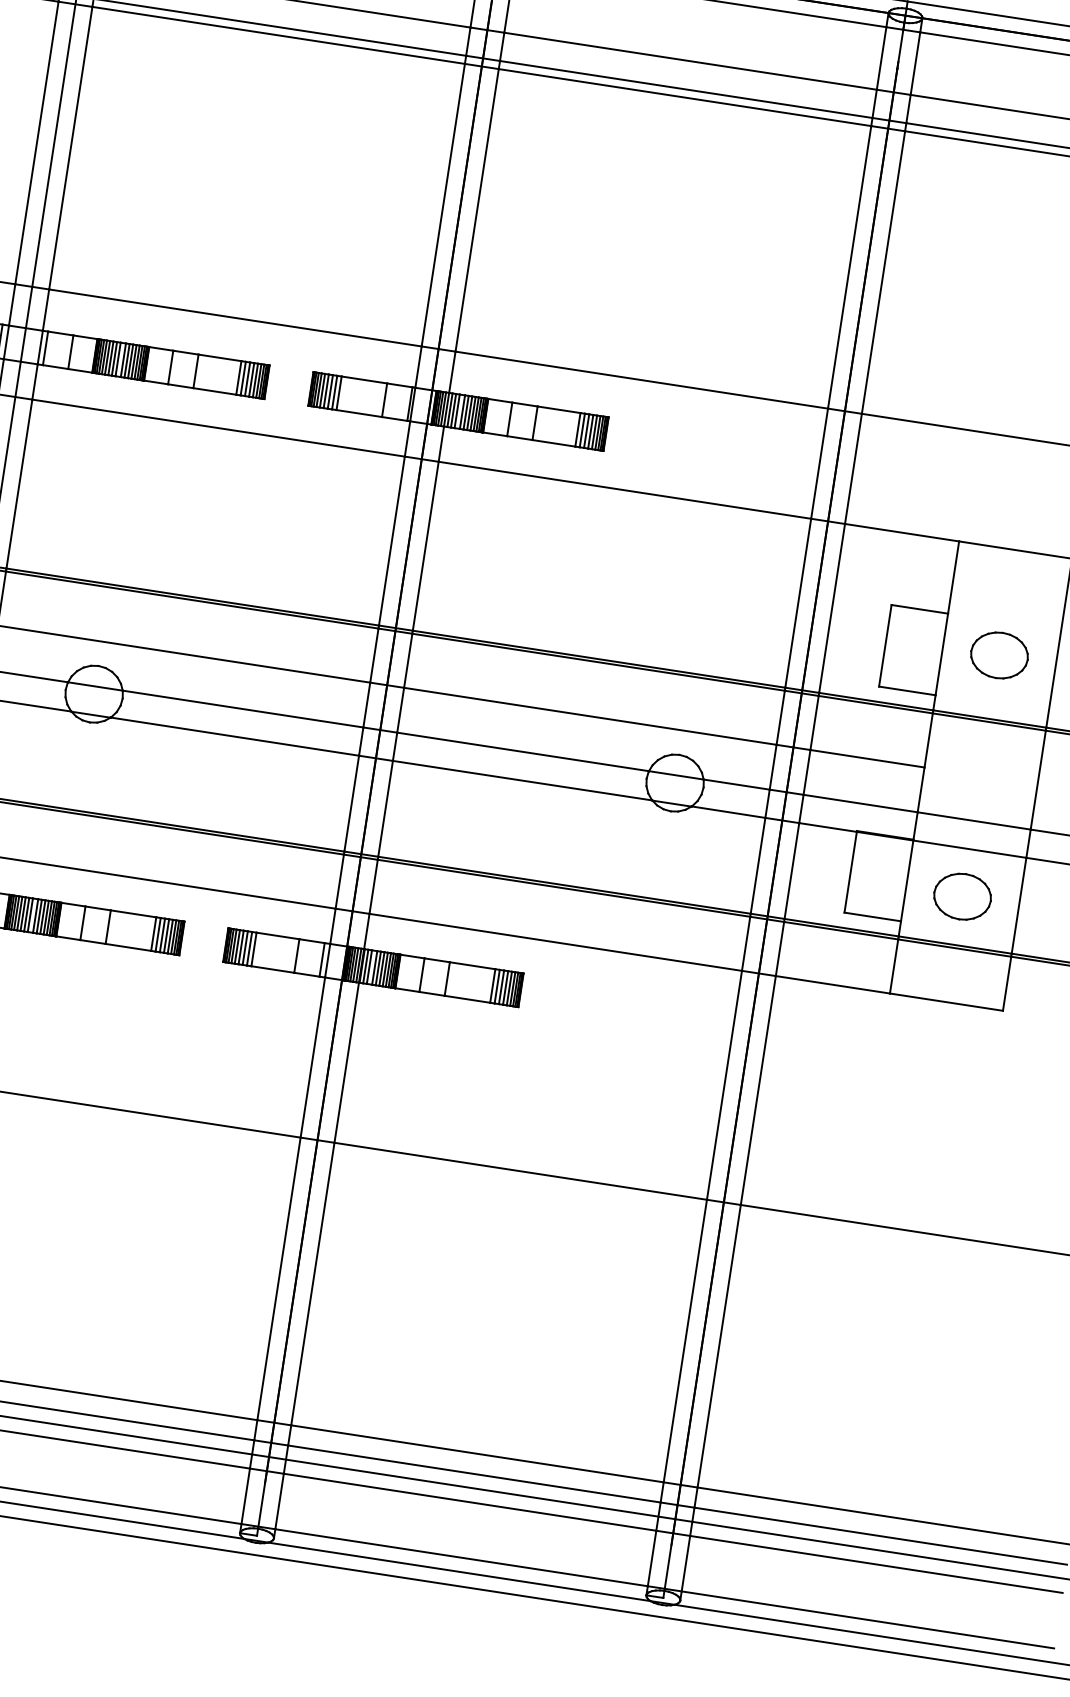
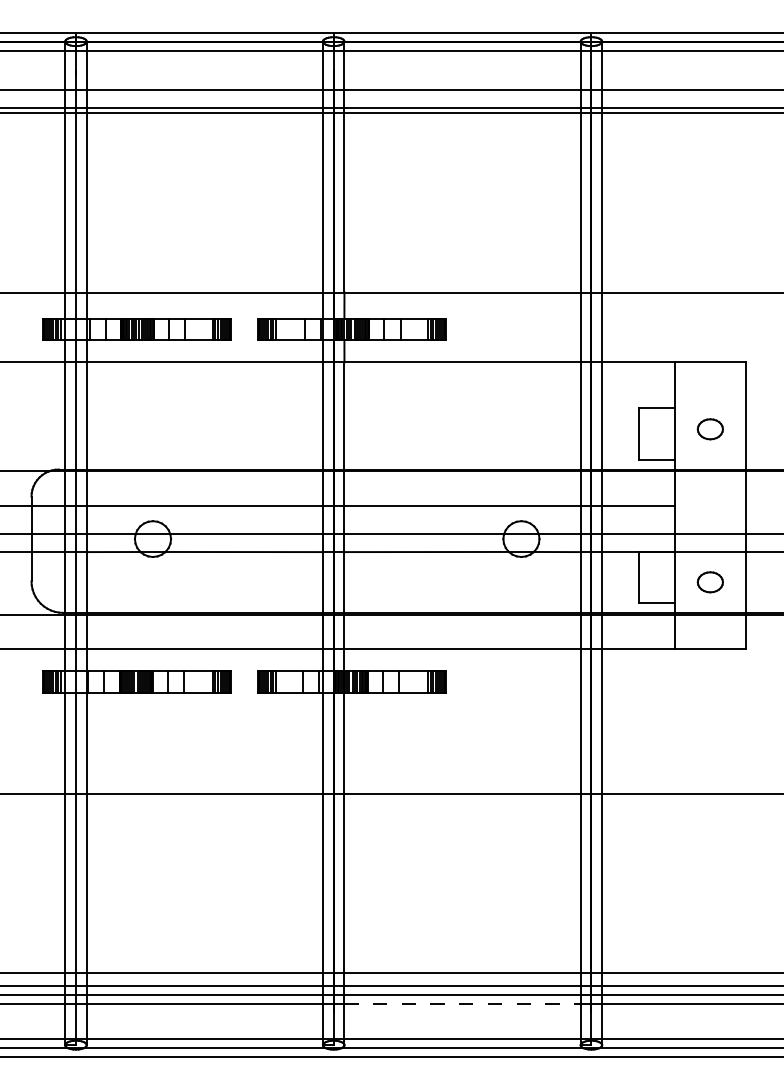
part: (999, 655) -> (710, 429), size x0.7
part: (962, 897) -> (710, 582), size x0.7
line: (471, 1502) -> (463, 1004), solid -> dashed

